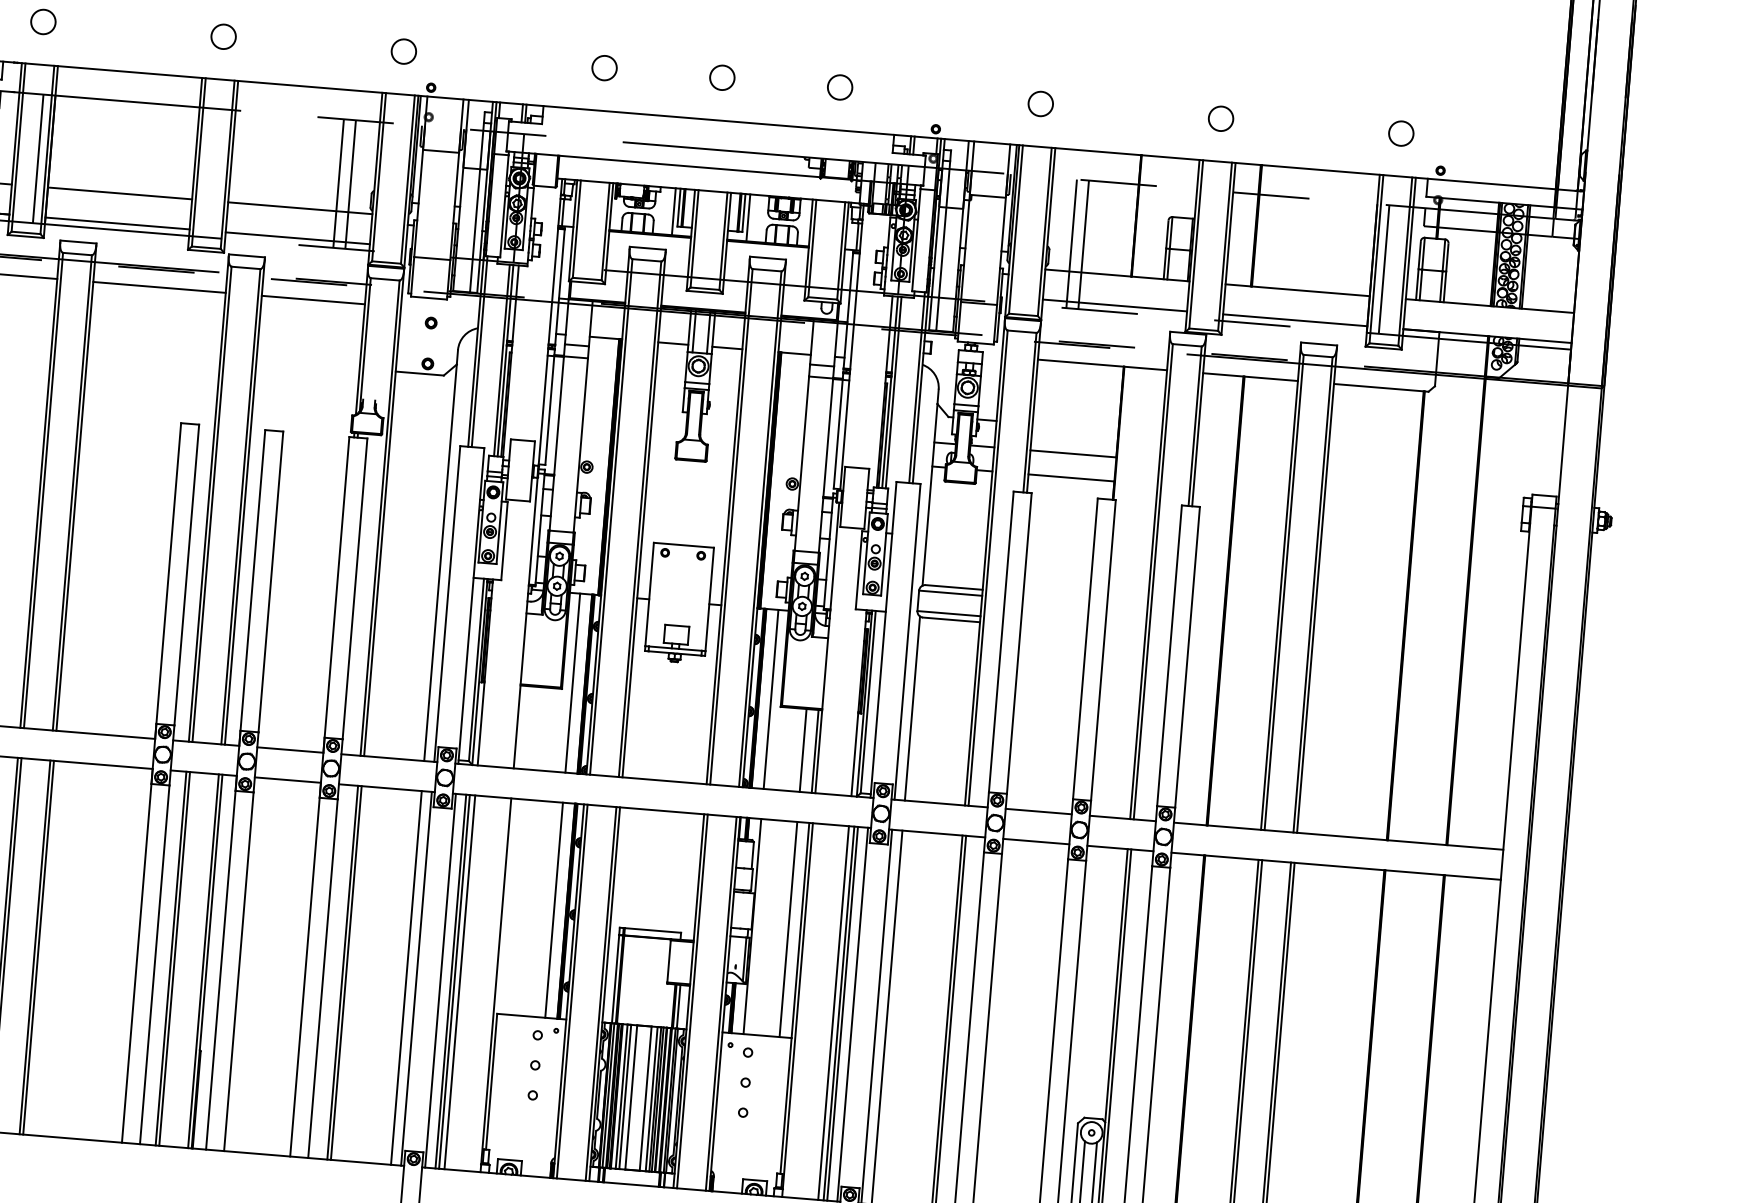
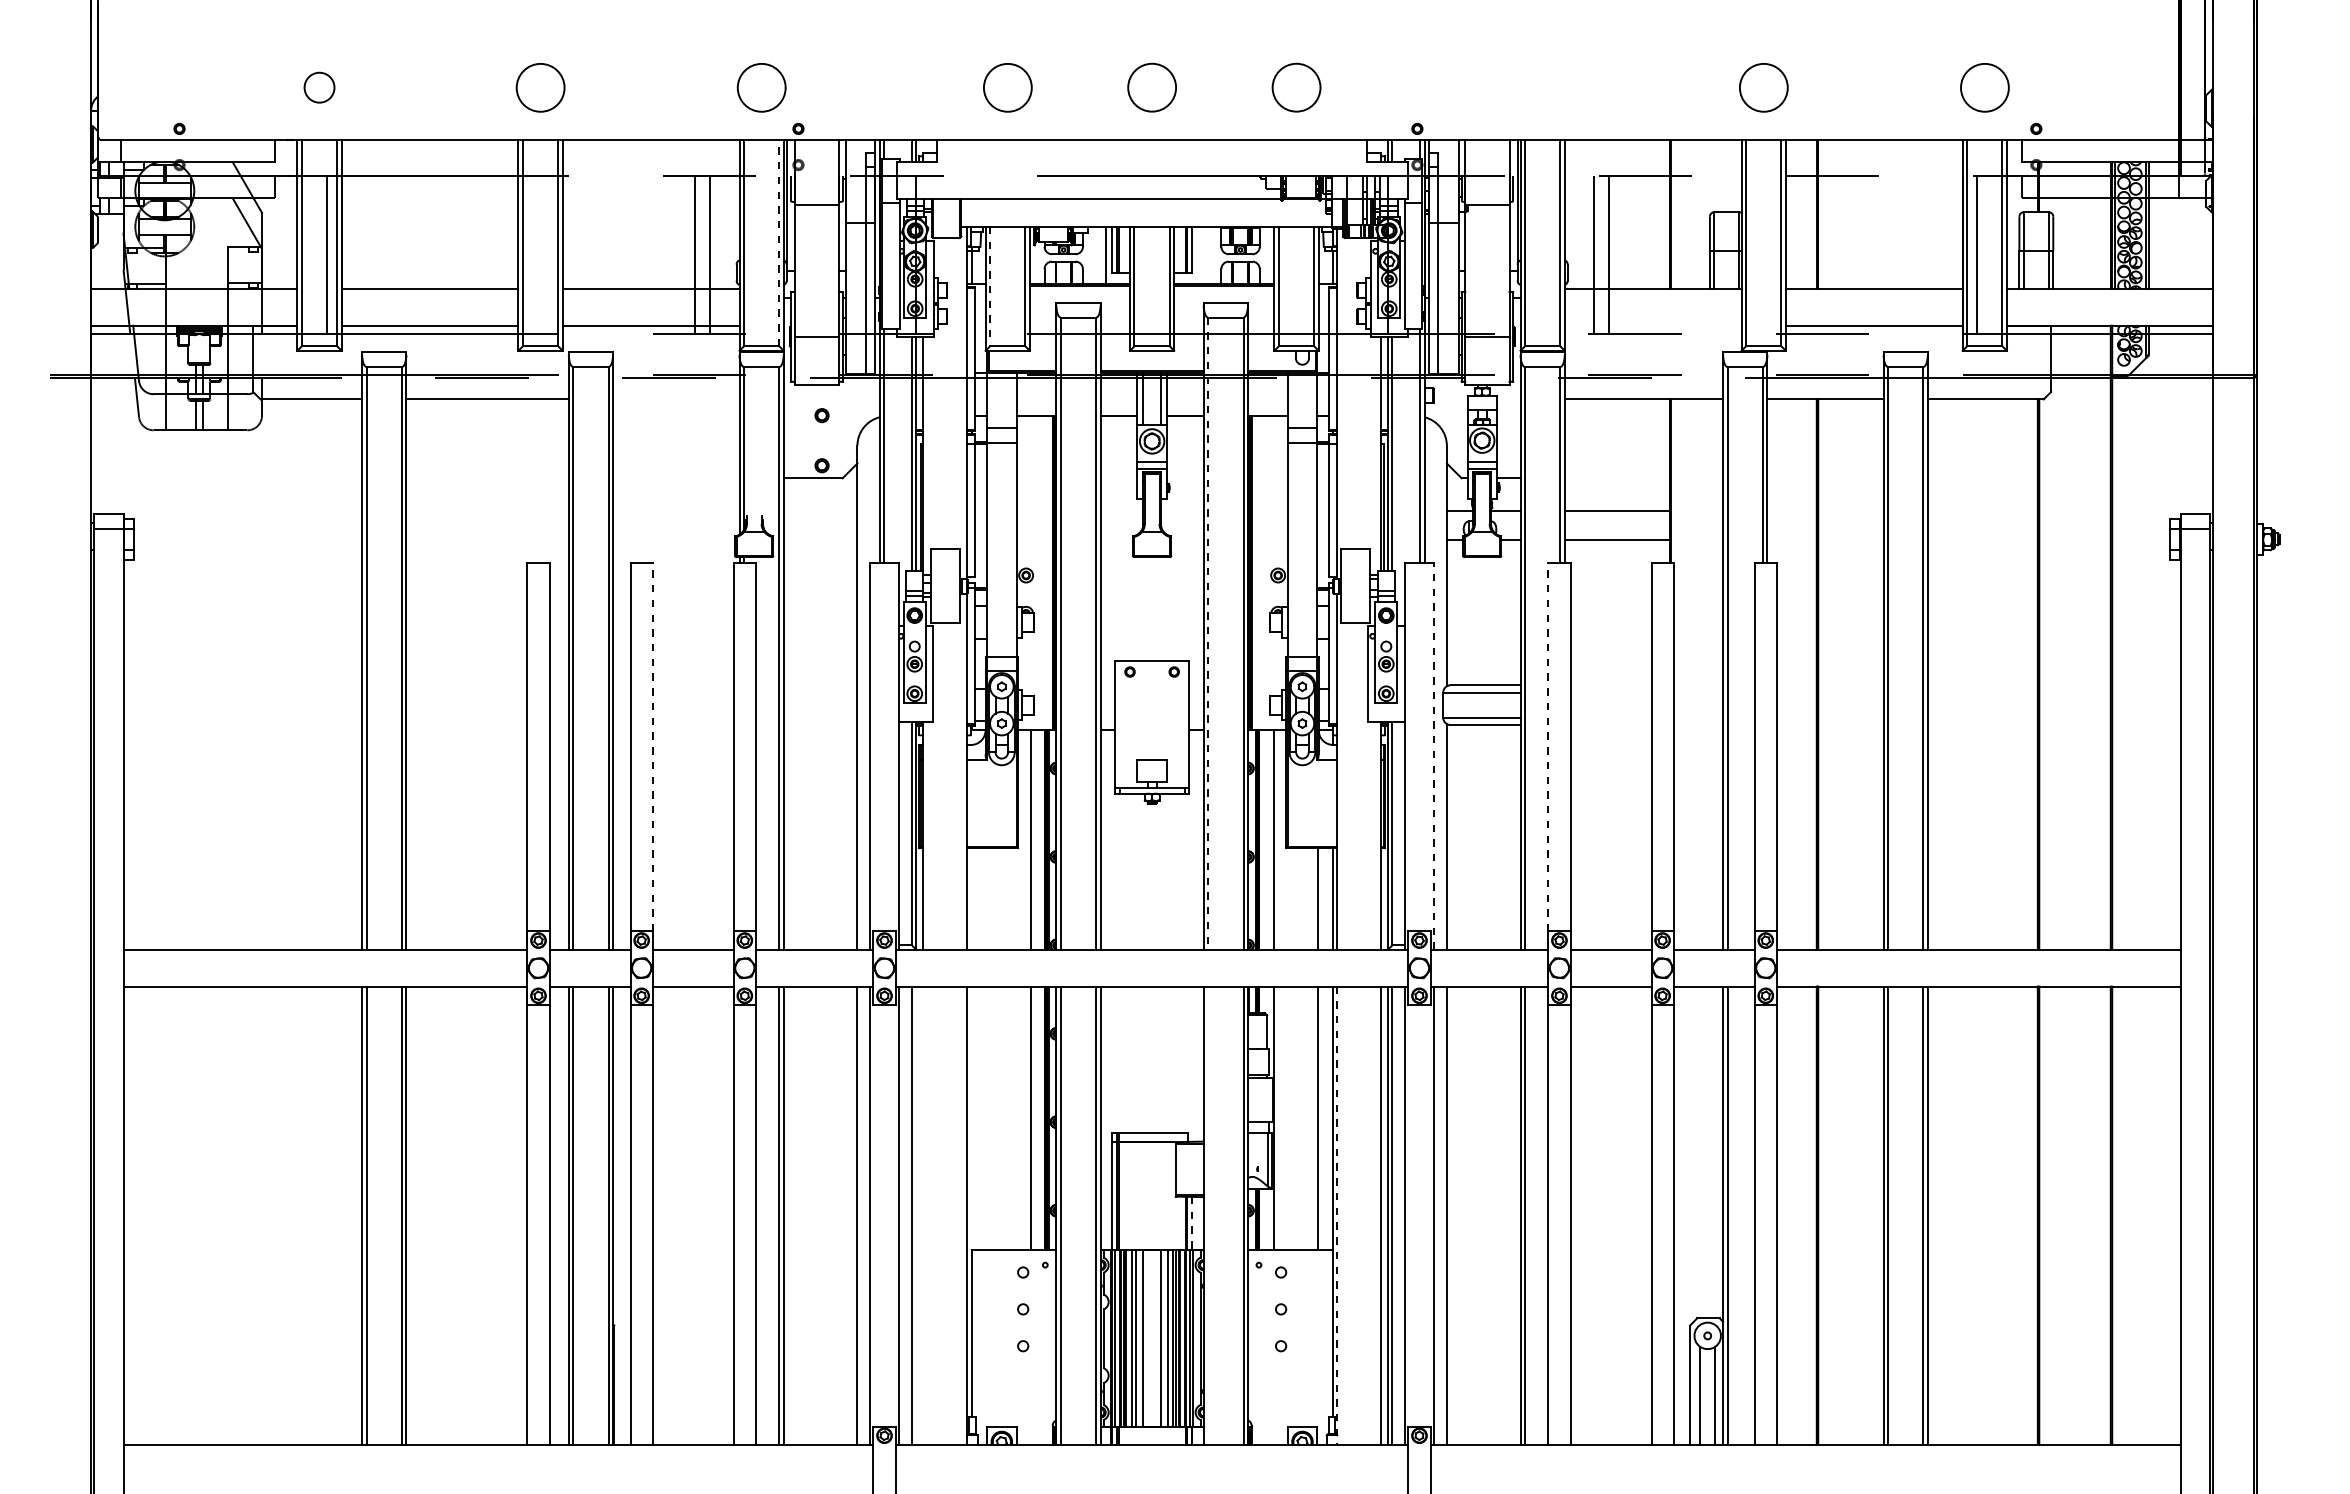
circle: (223, 36) -> (540, 87), size x1.6
circle: (403, 51) -> (761, 87), size x1.6
circle: (604, 67) -> (1007, 87), size x1.6
circle: (722, 77) -> (1152, 87), size x1.6
circle: (840, 87) -> (1296, 87), size x1.6
circle: (1040, 103) -> (1542, 87), removed
circle: (1220, 118) -> (1763, 87), size x1.6
circle: (1401, 133) -> (1984, 87), size x1.6
line: (408, 179) -> (779, 242), solid -> dashed
line: (748, 217) -> (1197, 255), removed
line: (577, 229) -> (990, 286), solid -> dashed
line: (313, 300) -> (676, 399), removed
line: (1114, 305) -> (1652, 325), removed
line: (731, 527) -> (1208, 634), solid -> dashed
line: (270, 581) -> (652, 746), solid -> dashed
line: (1001, 641) -> (1548, 746), solid -> dashed
line: (907, 642) -> (1434, 756), solid -> dashed
line: (454, 981) -> (916, 1215), removed
line: (460, 982) -> (923, 1215), removed
line: (692, 1001) -> (1208, 1215), removed
line: (678, 1006) -> (1191, 1223), solid -> dashed
line: (797, 1010) -> (1337, 1216), solid -> dashed

